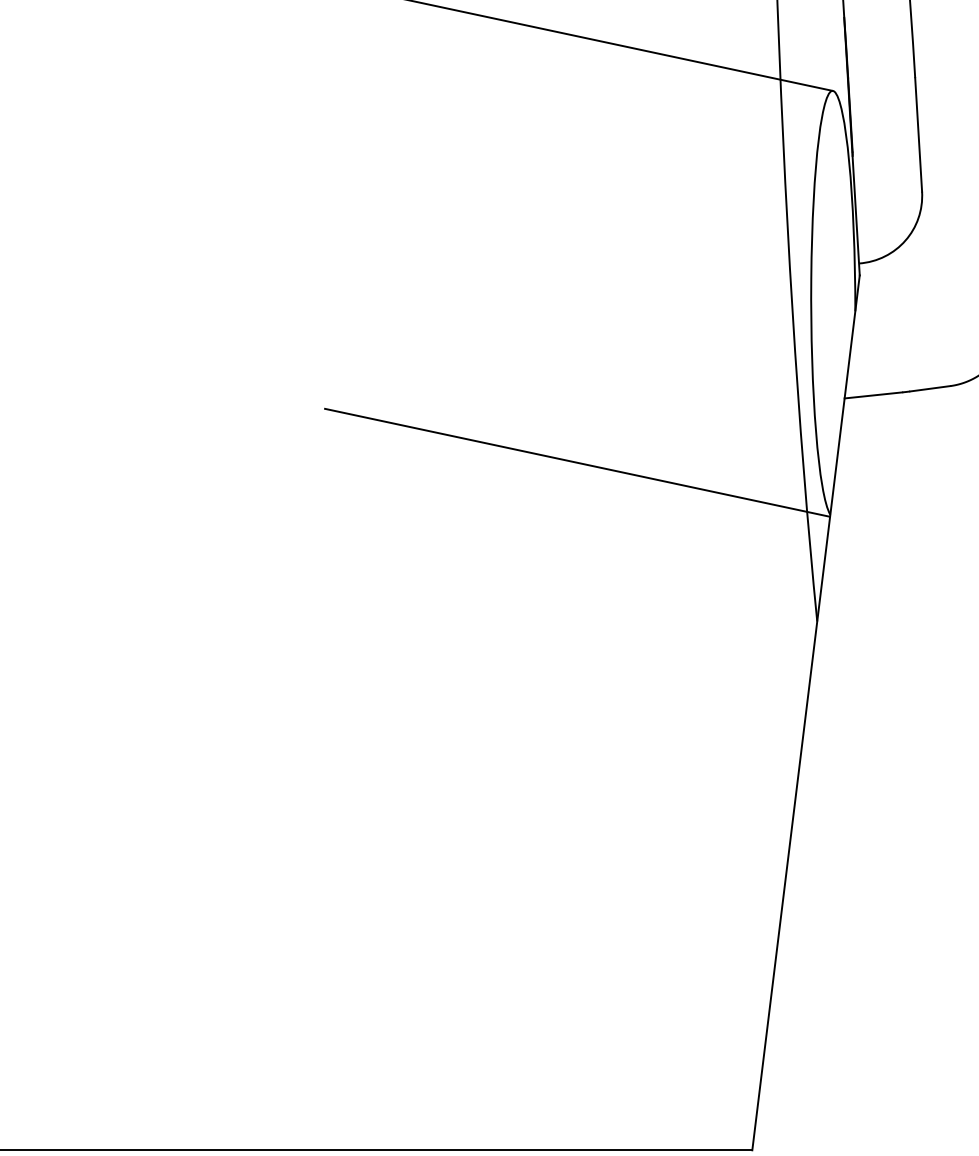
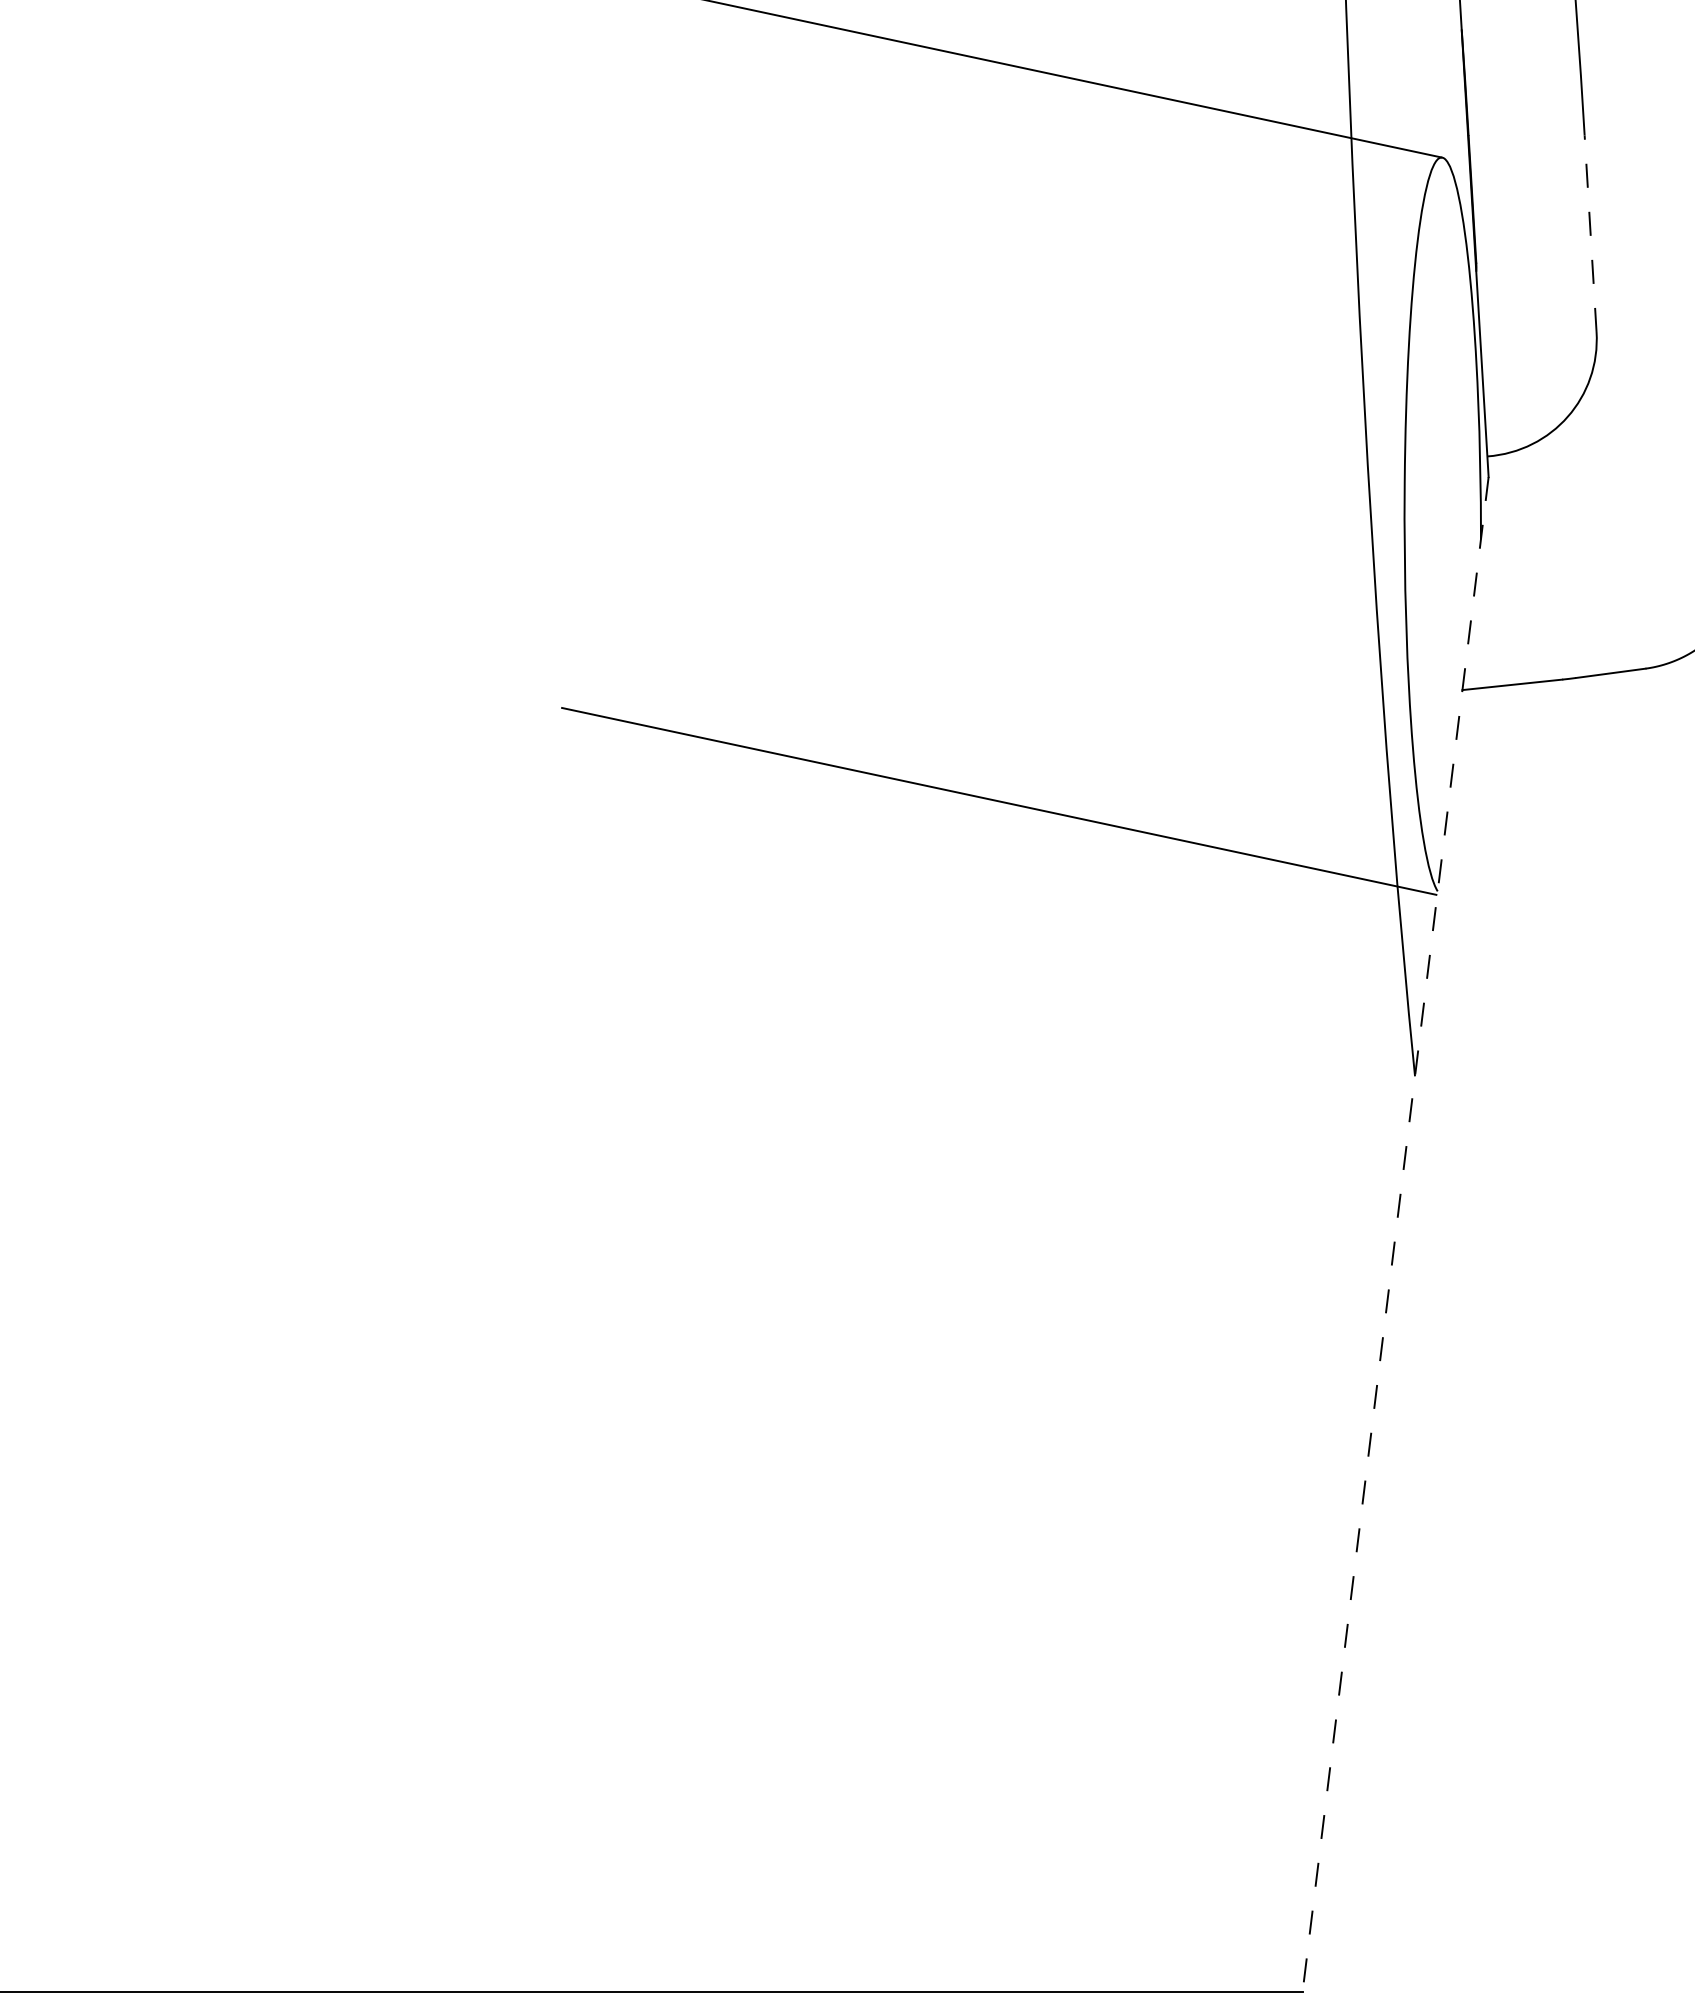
line: (918, 134) -> (1590, 233), solid -> dashed
line: (806, 712) -> (1396, 1233), solid -> dashed

